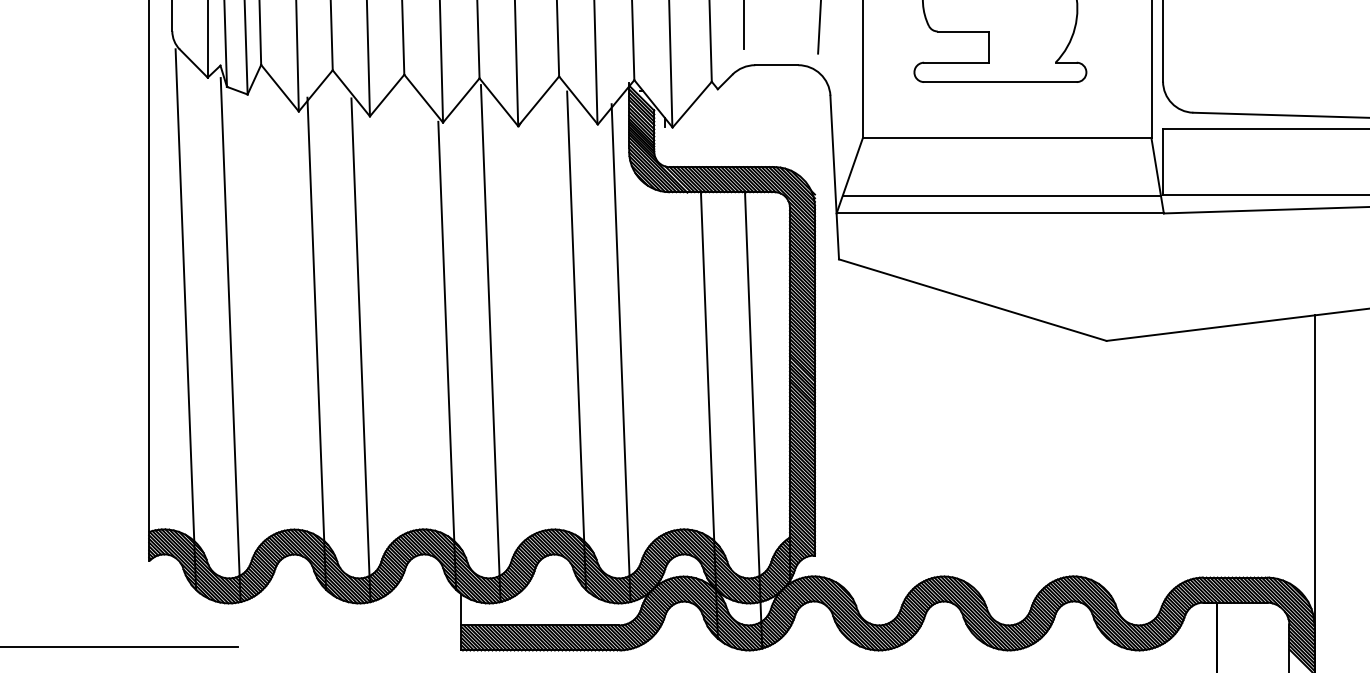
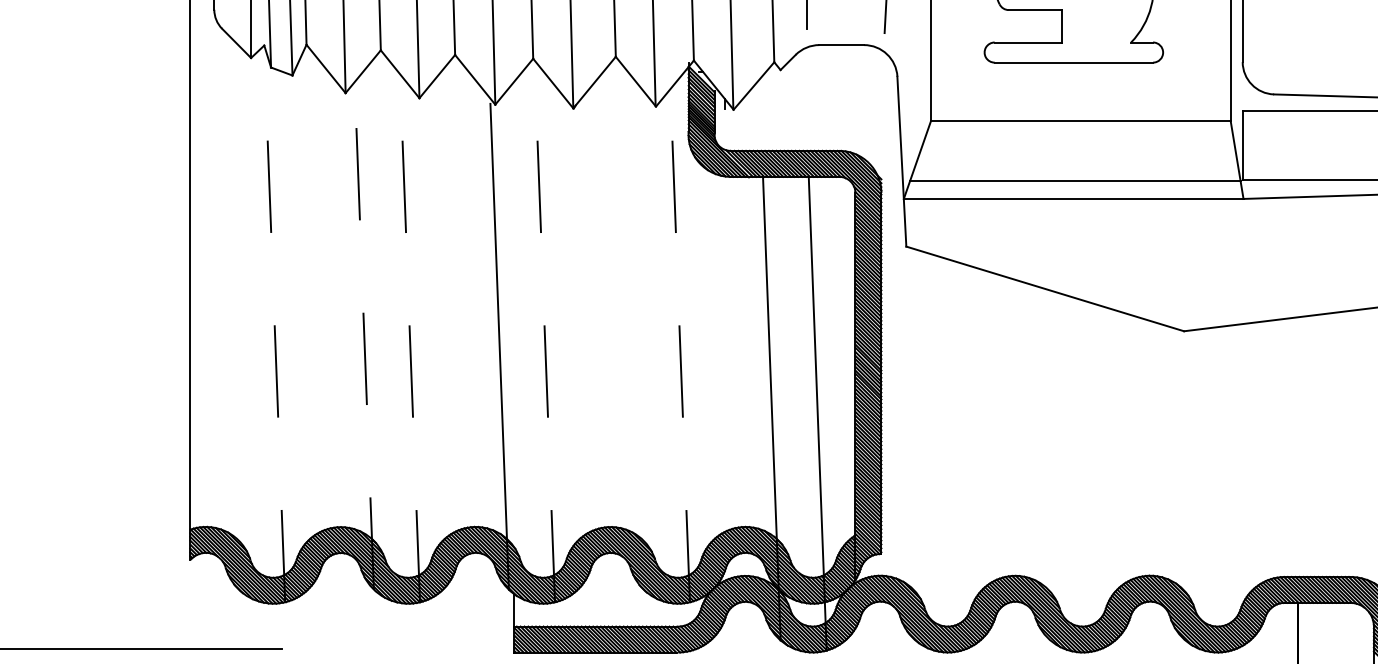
line: (185, 319) -> (227, 309), removed
line: (230, 339) -> (274, 329), solid -> dashed
line: (576, 340) -> (633, 330), removed
line: (316, 343) -> (363, 333), solid -> dashed
line: (490, 343) -> (544, 333), solid -> dashed
line: (360, 349) -> (409, 340), solid -> dashed
line: (621, 352) -> (680, 343), solid -> dashed

